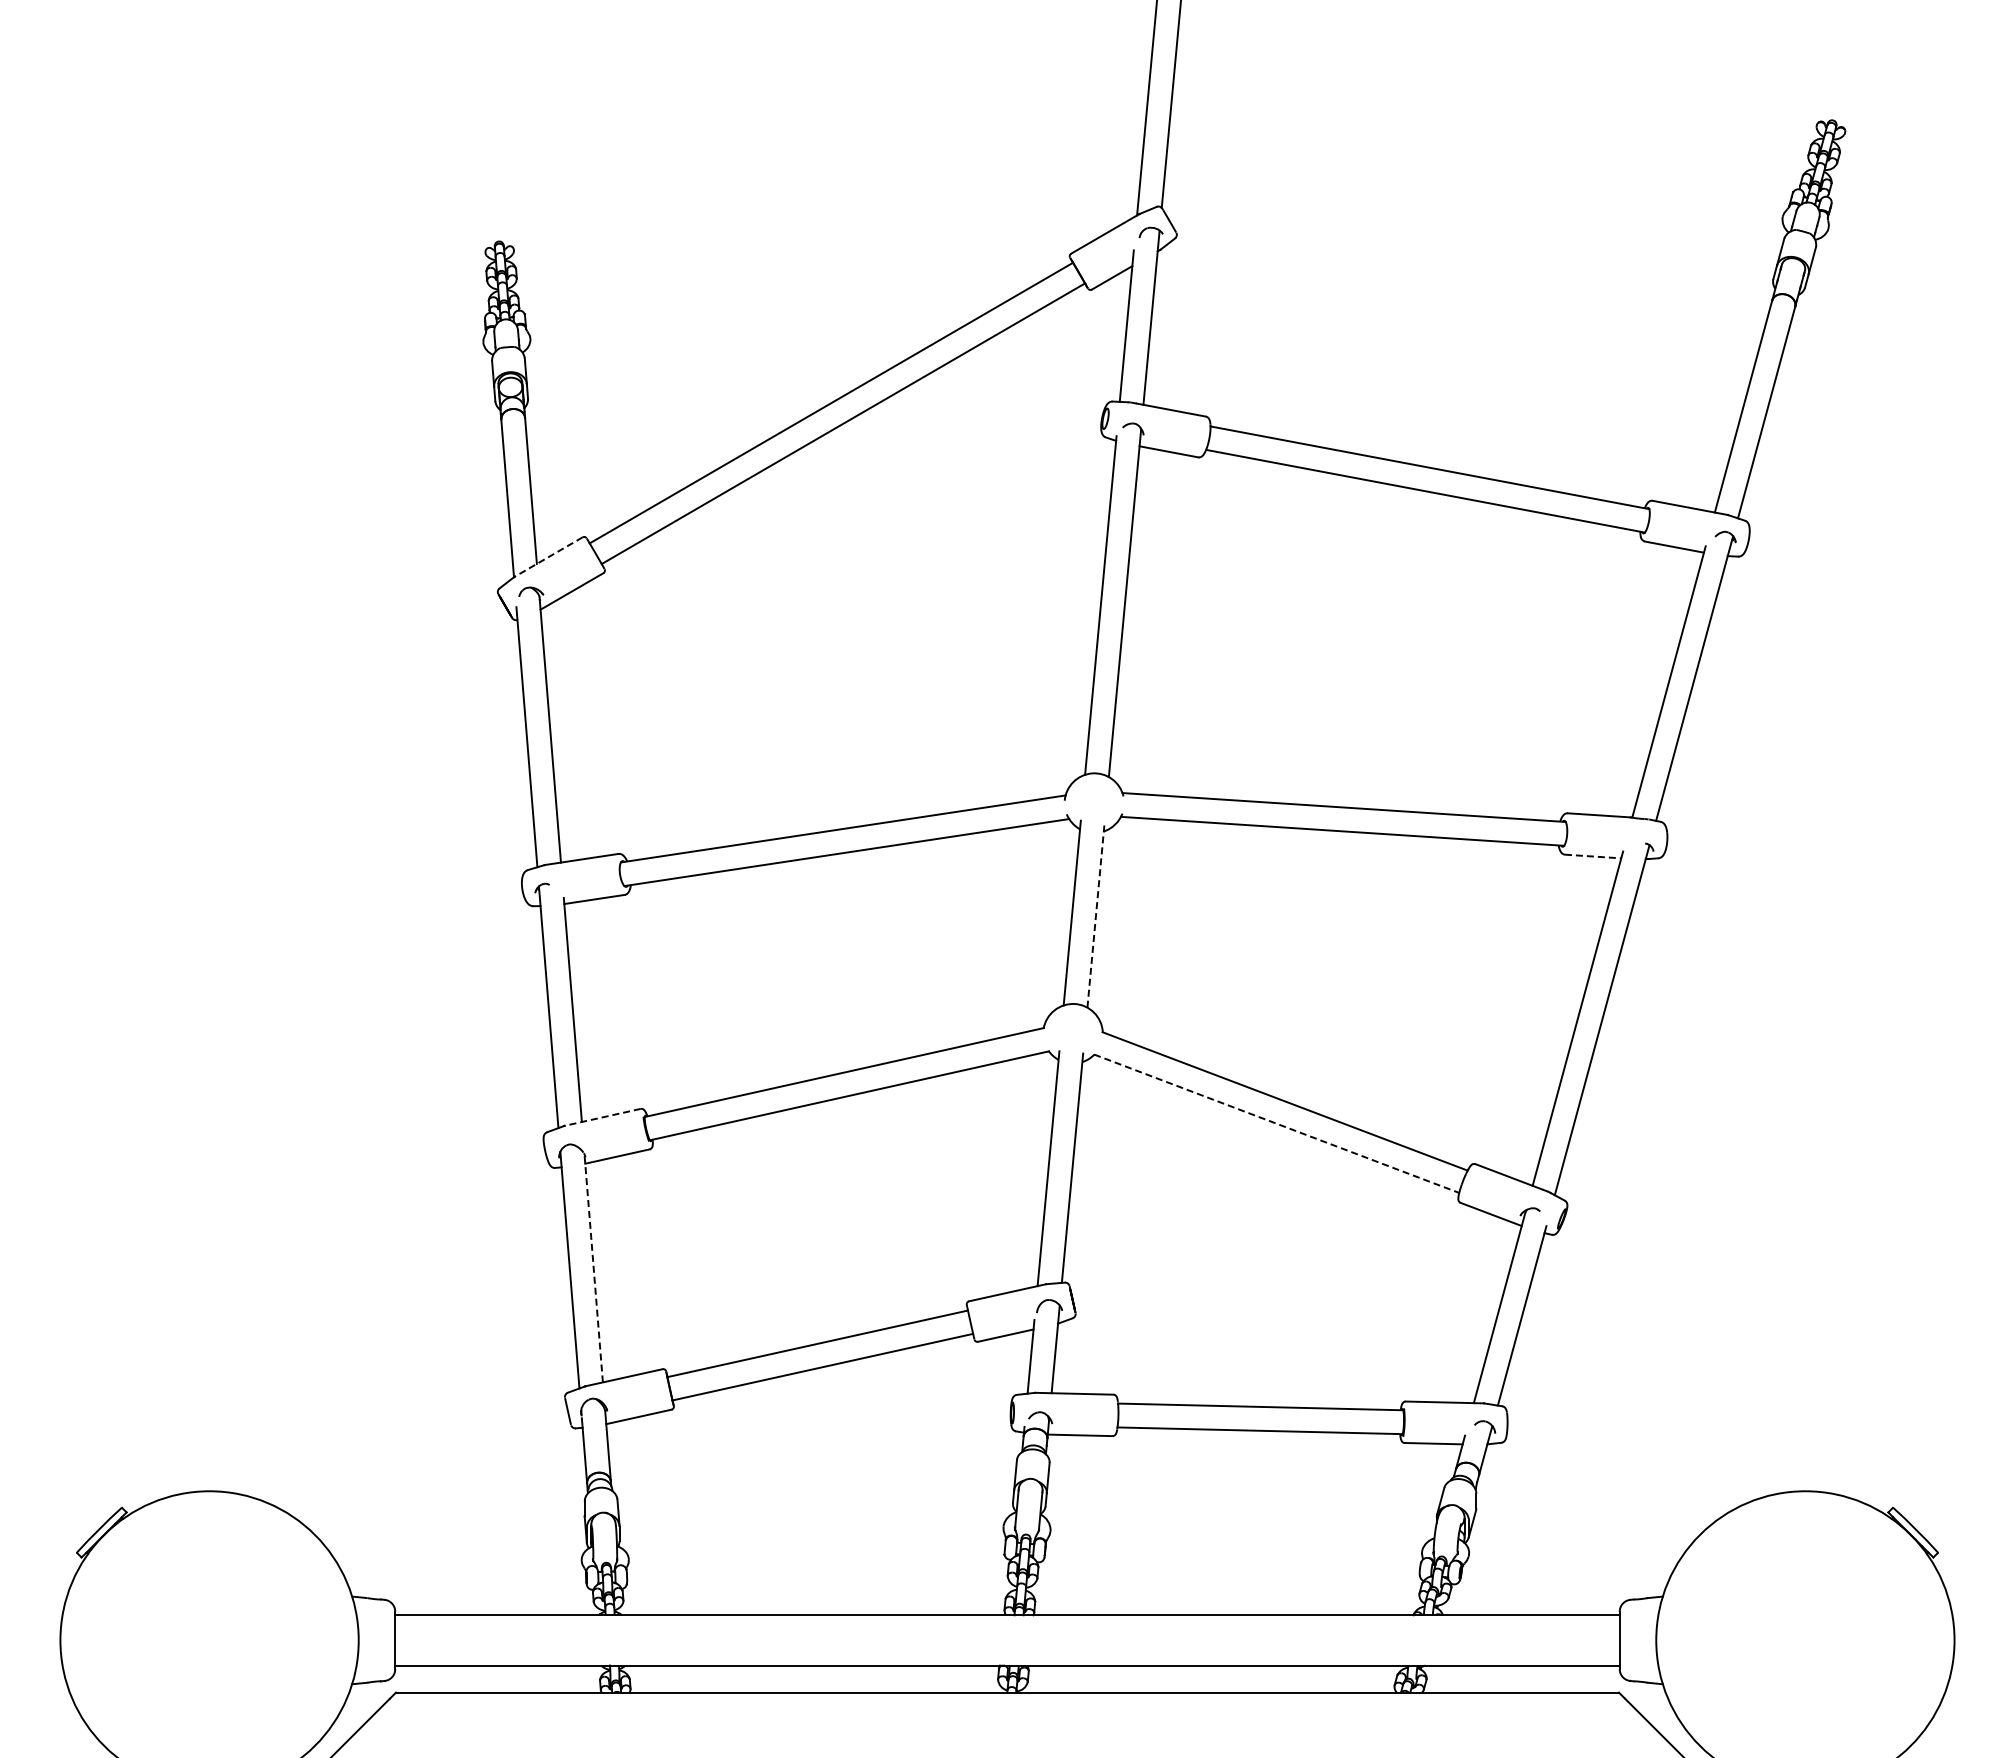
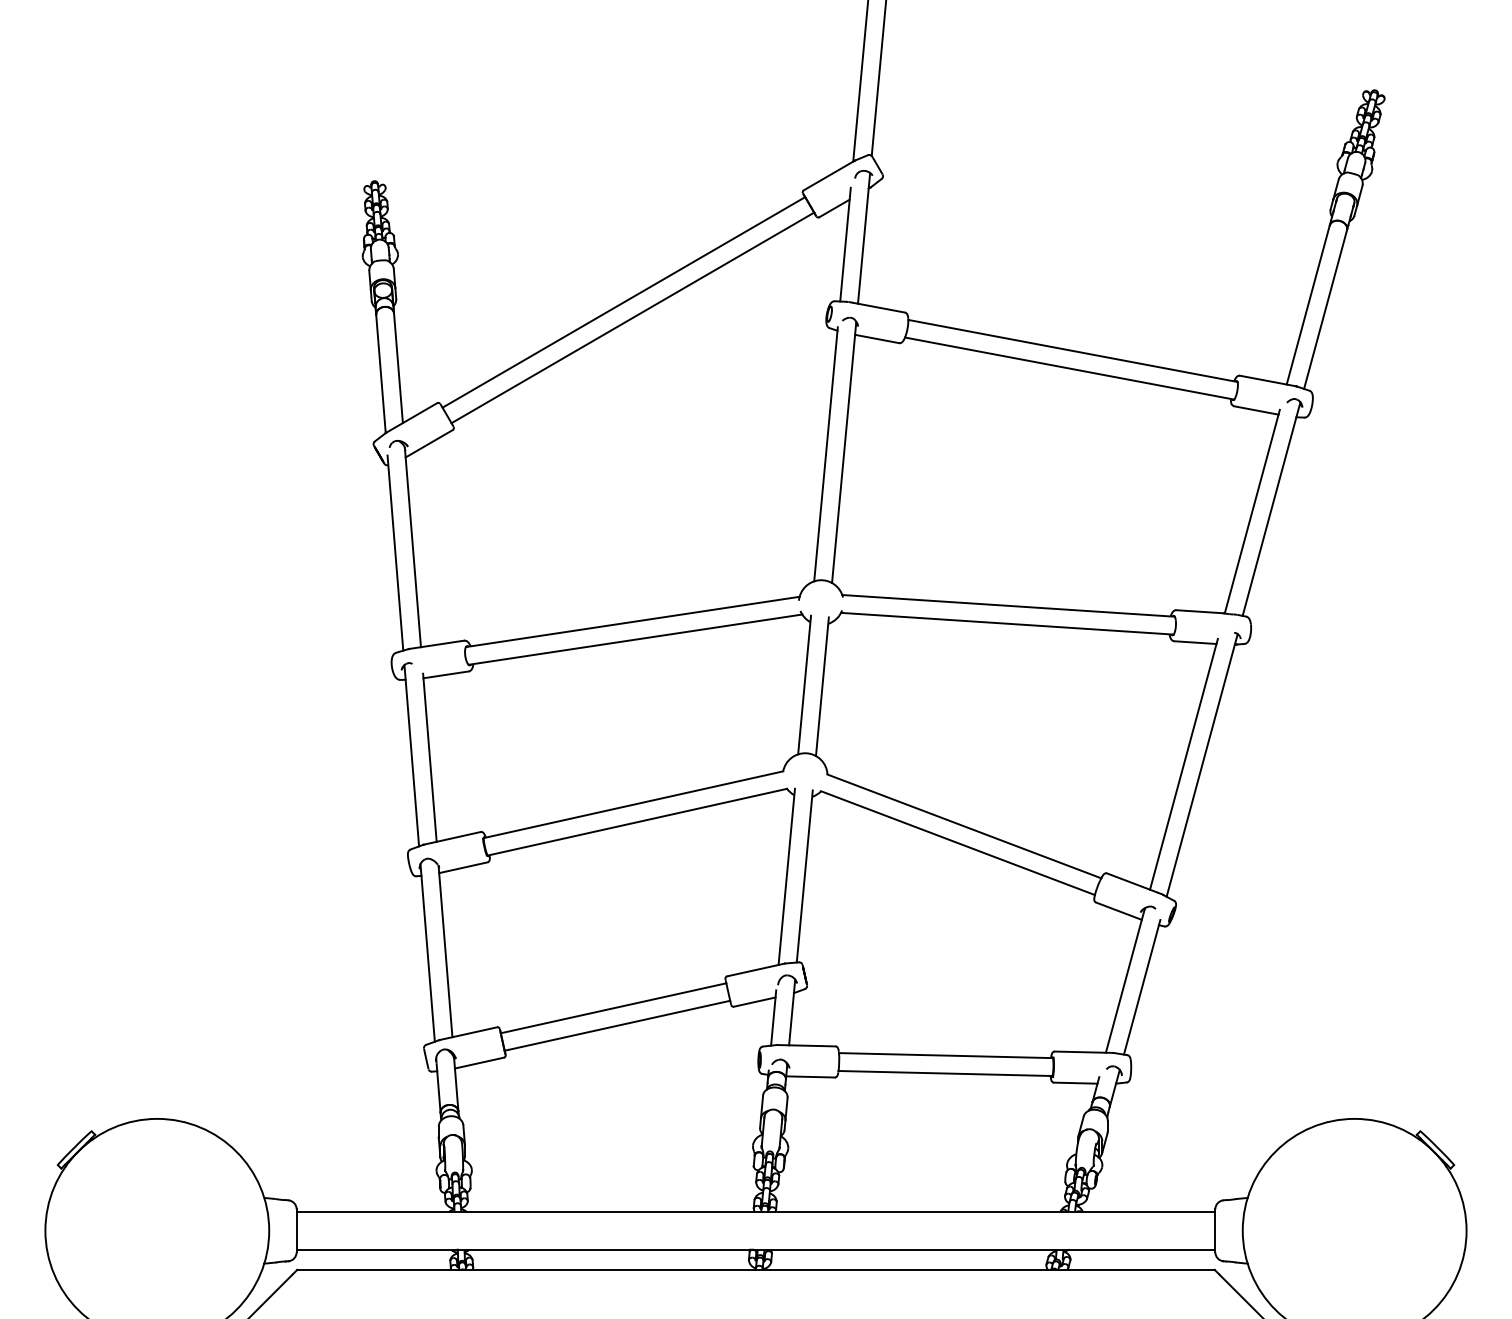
line: (548, 557) -> (411, 418), dashed -> solid
line: (1593, 856) -> (1195, 642), dashed -> solid
line: (1096, 915) -> (822, 686), dashed -> solid
line: (602, 1117) -> (452, 838), dashed -> solid
line: (1277, 1123) -> (958, 842), dashed -> solid
line: (593, 1267) -> (445, 950), dashed -> solid

